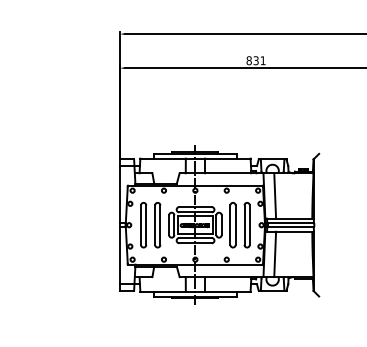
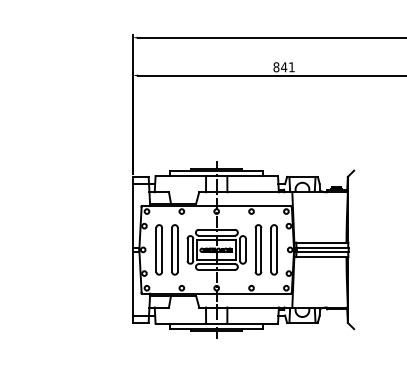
text: (256, 60) -> (284, 67), 831 -> 841
line: (275, 196) -> (305, 217), removed
line: (275, 254) -> (305, 282), removed

